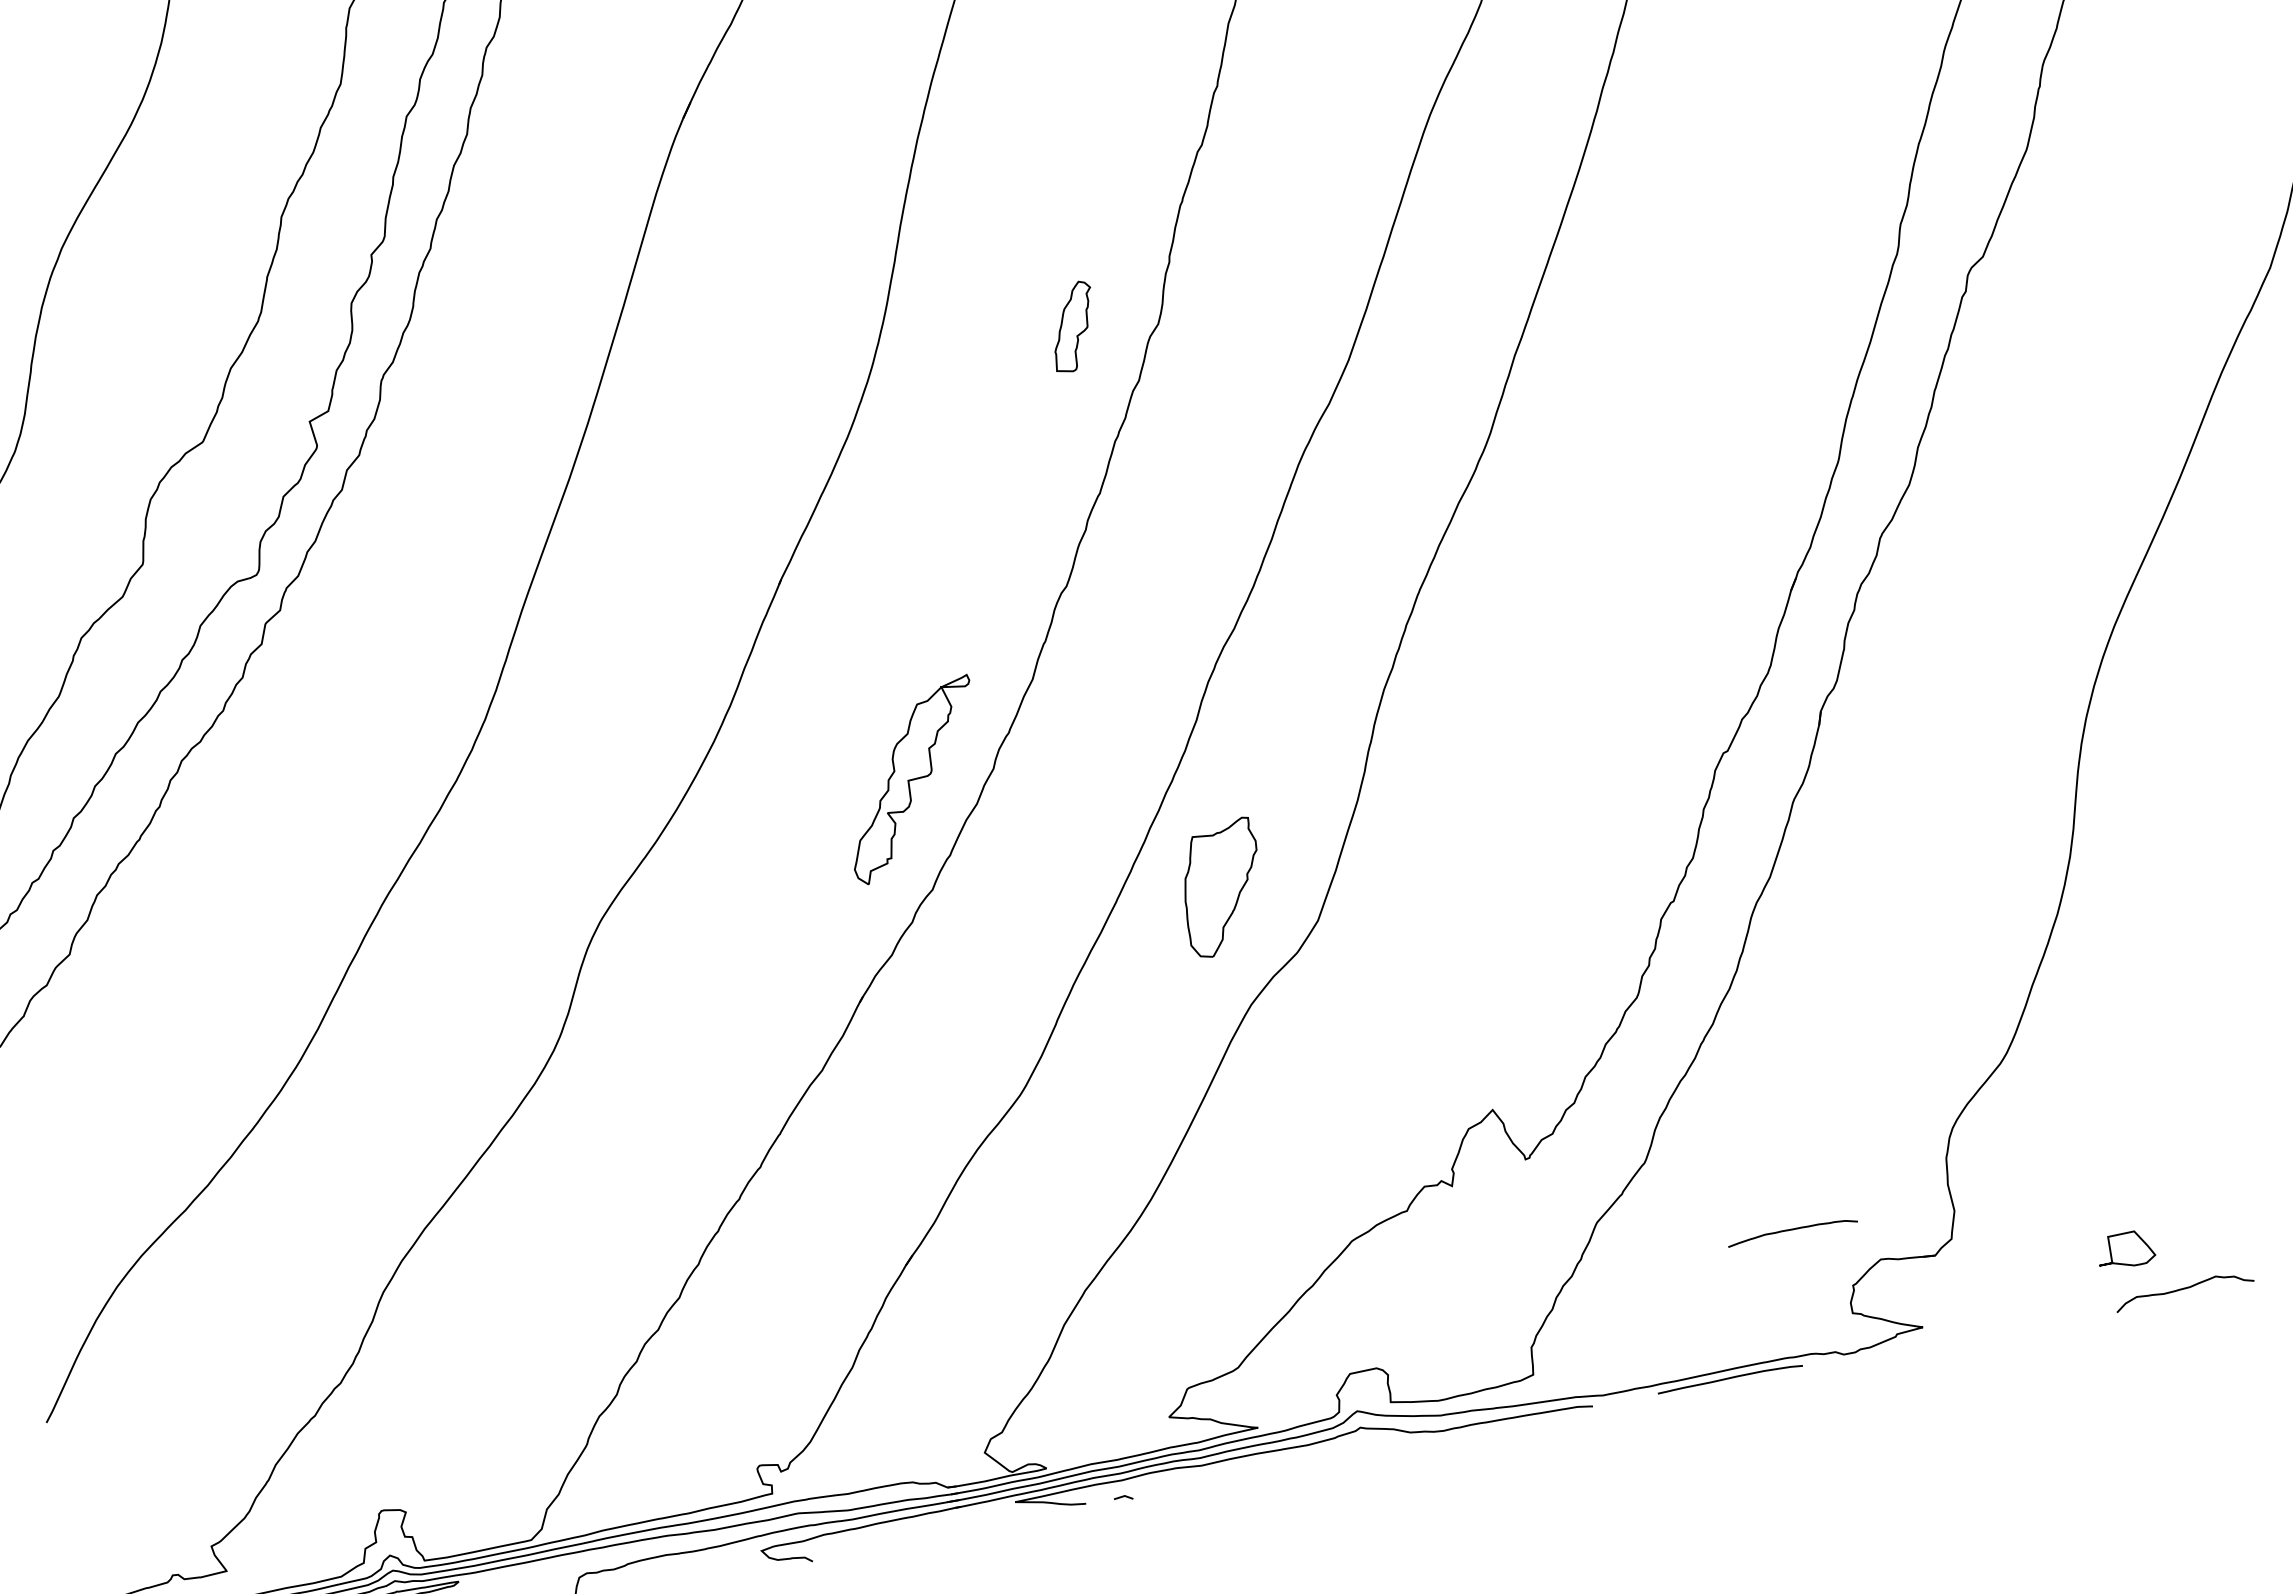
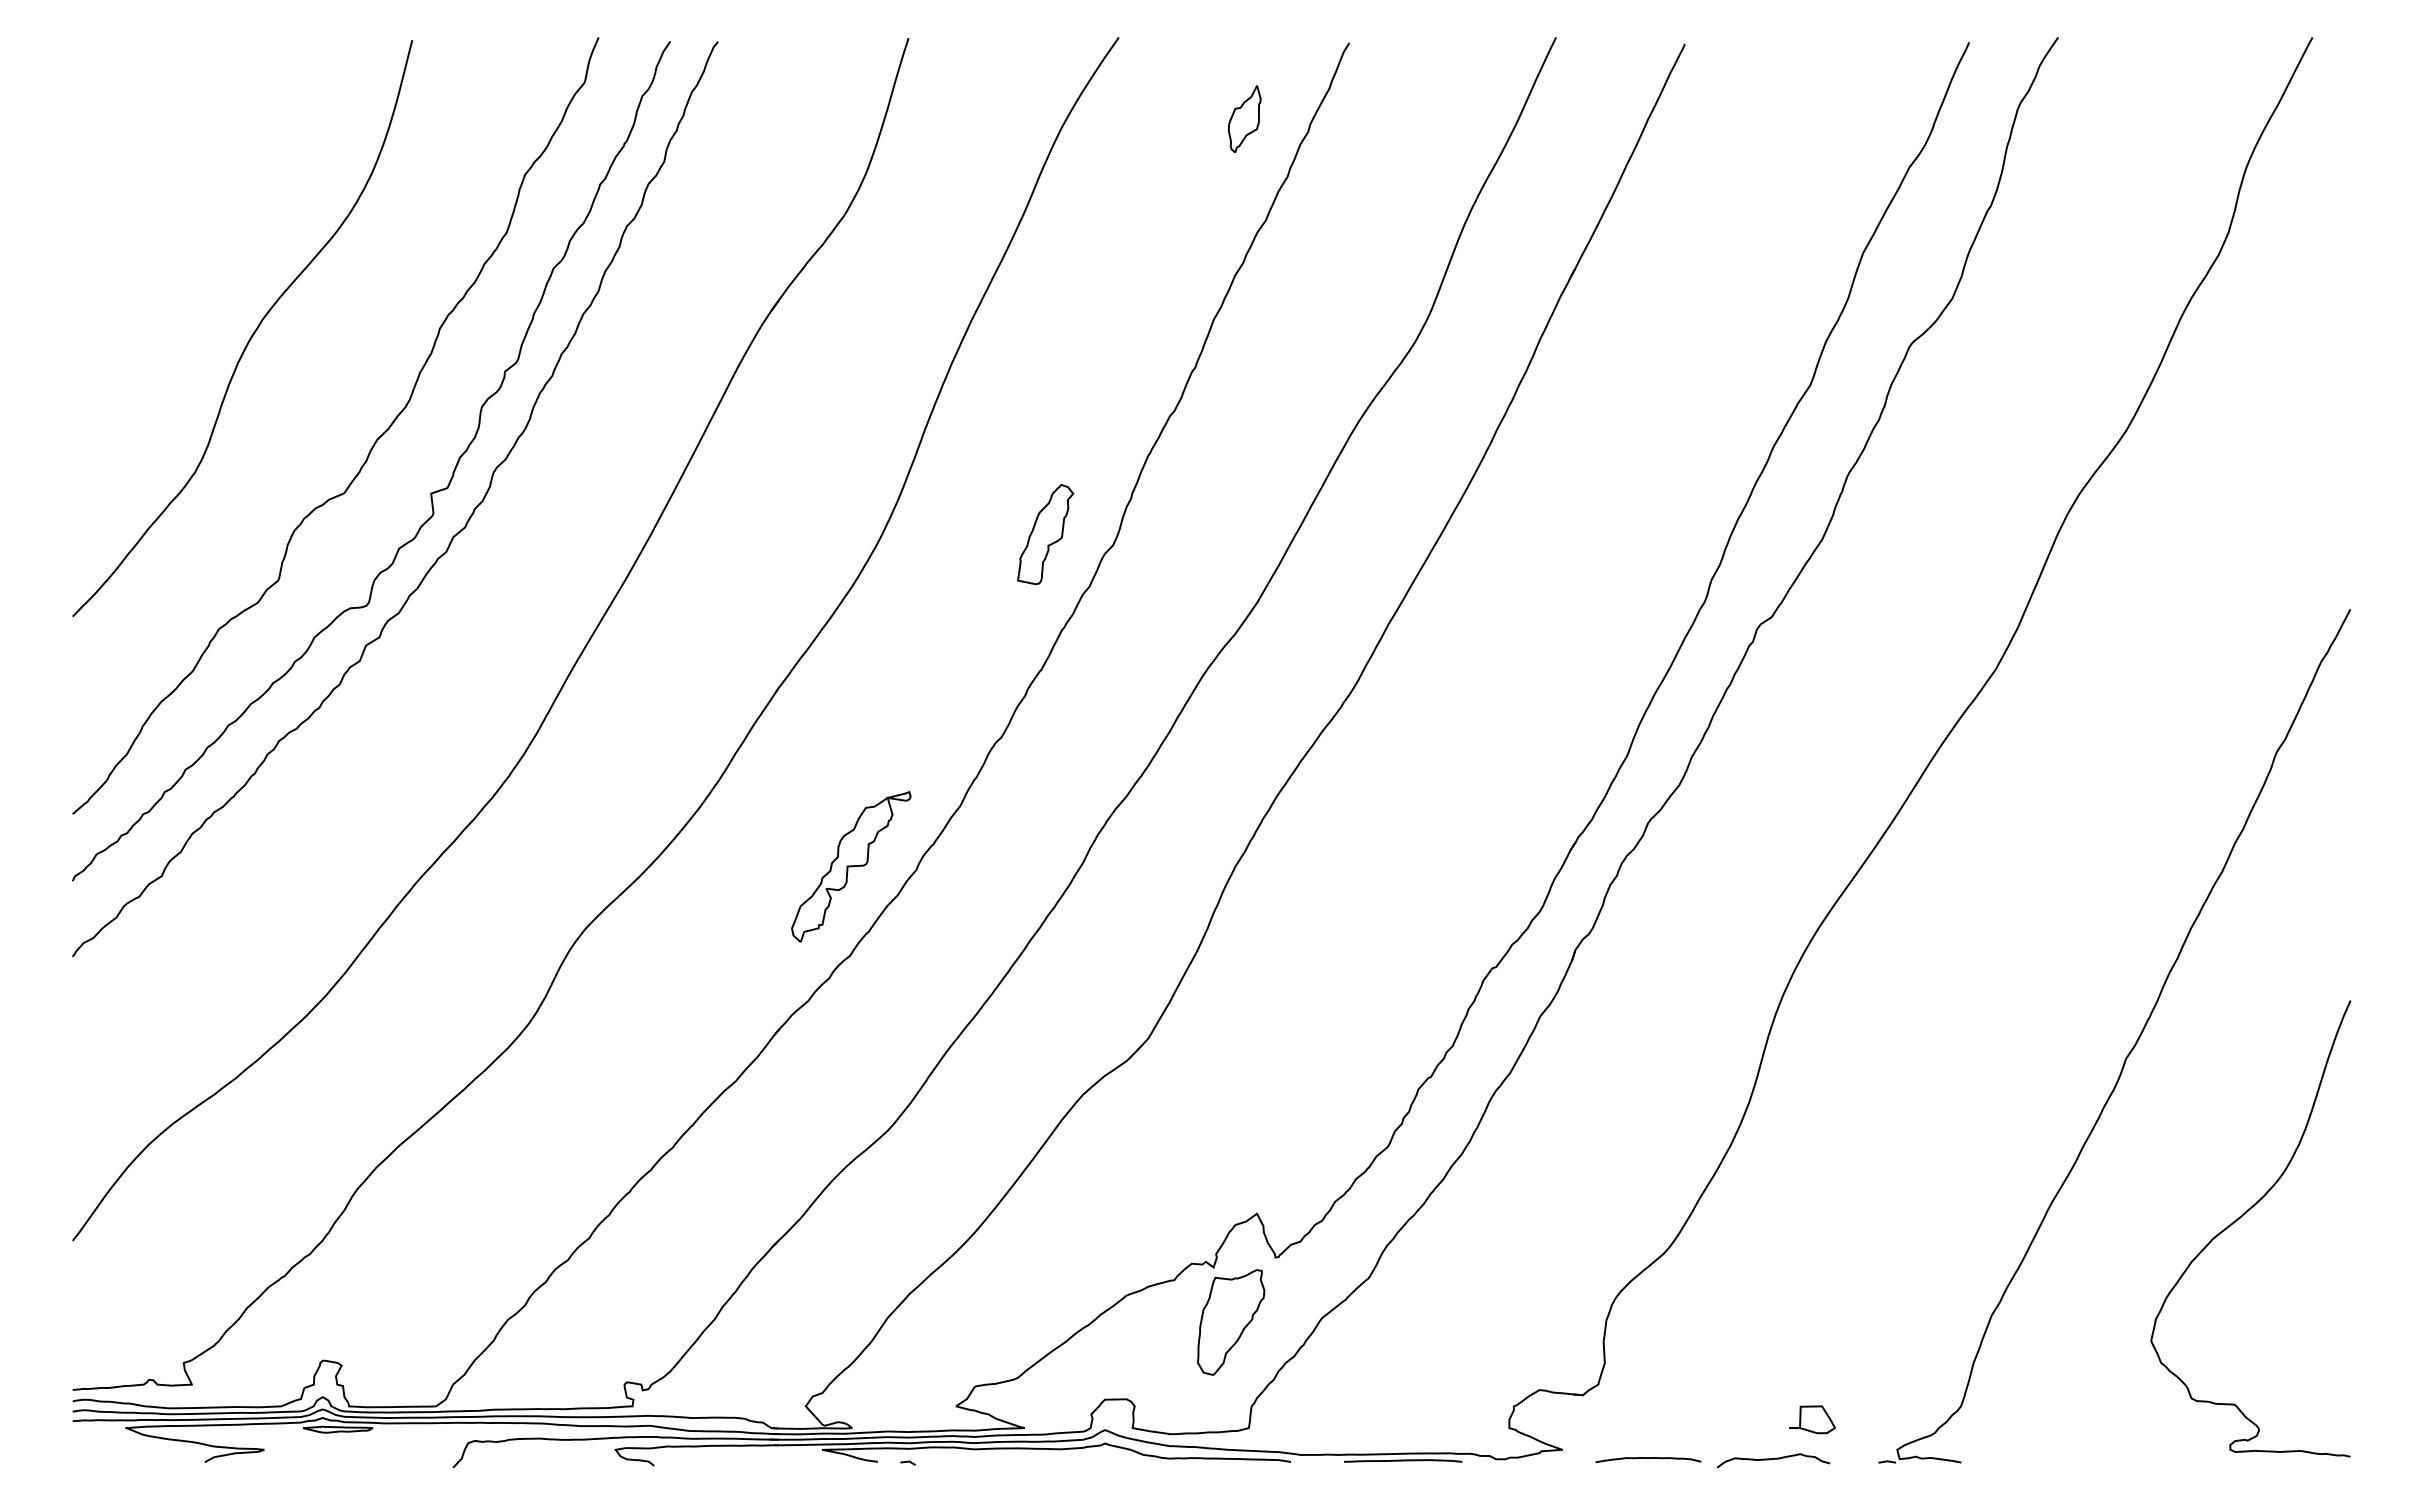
part: (1072, 326) -> (1045, 534), size x1.43
part: (1222, 888) -> (1231, 1322), moved
curve: (1792, 1229) -> (1648, 1458), moved
part: (2125, 1249) -> (1812, 1419), moved

